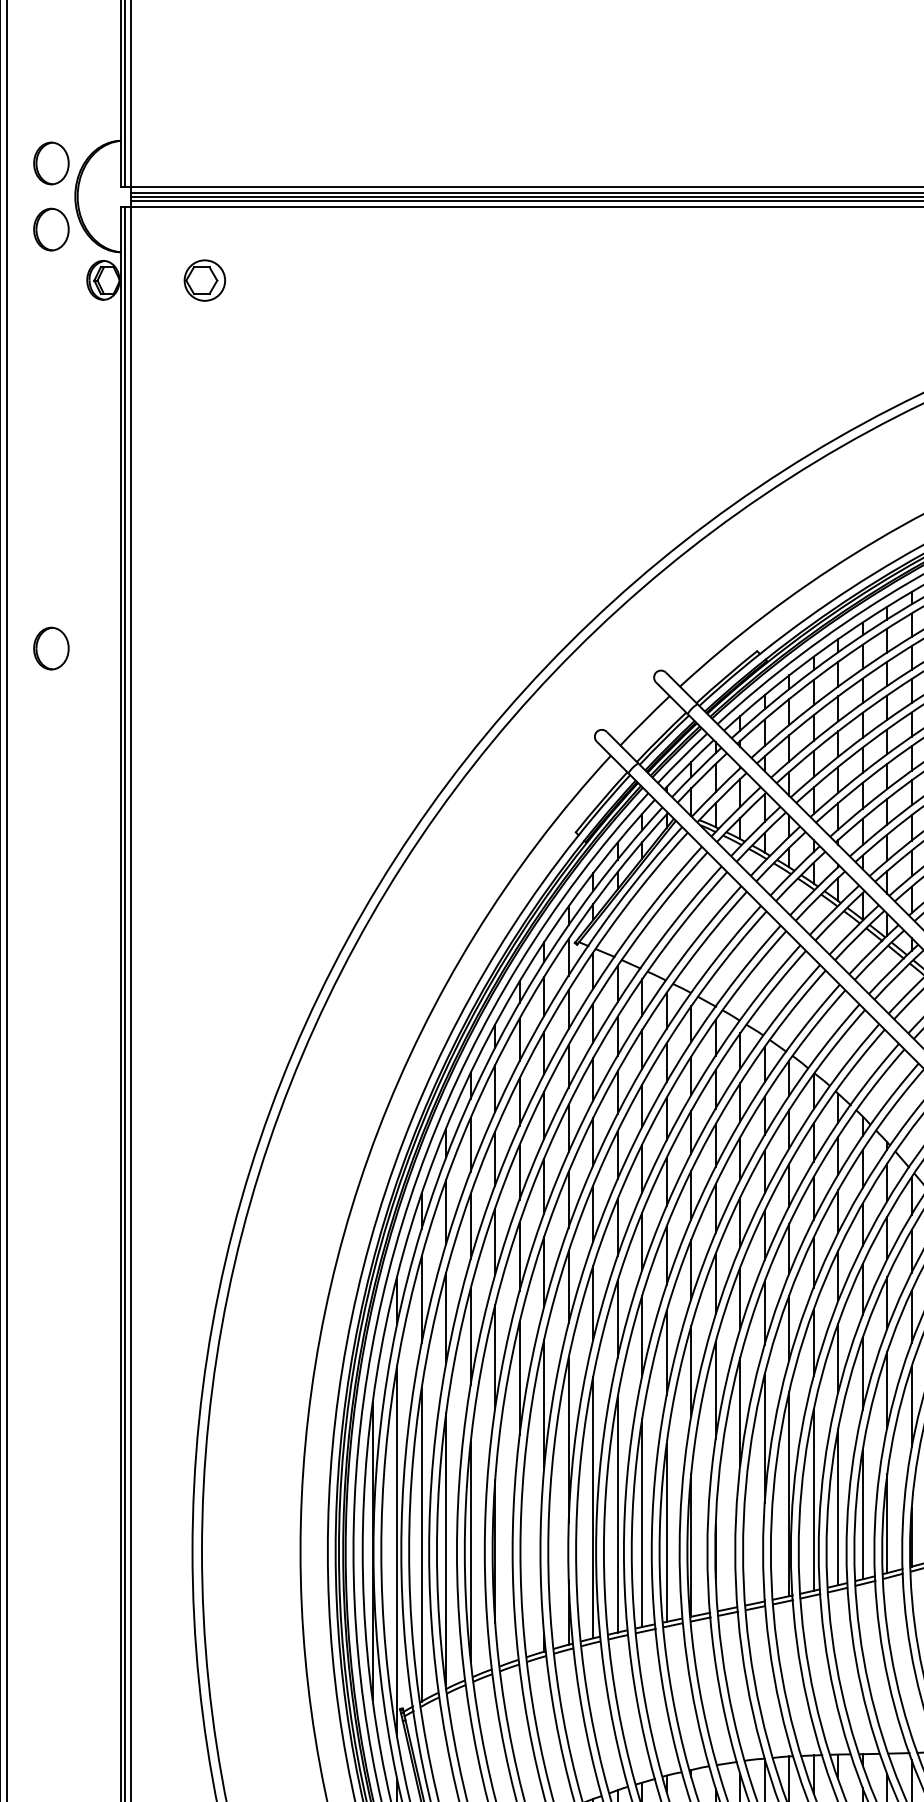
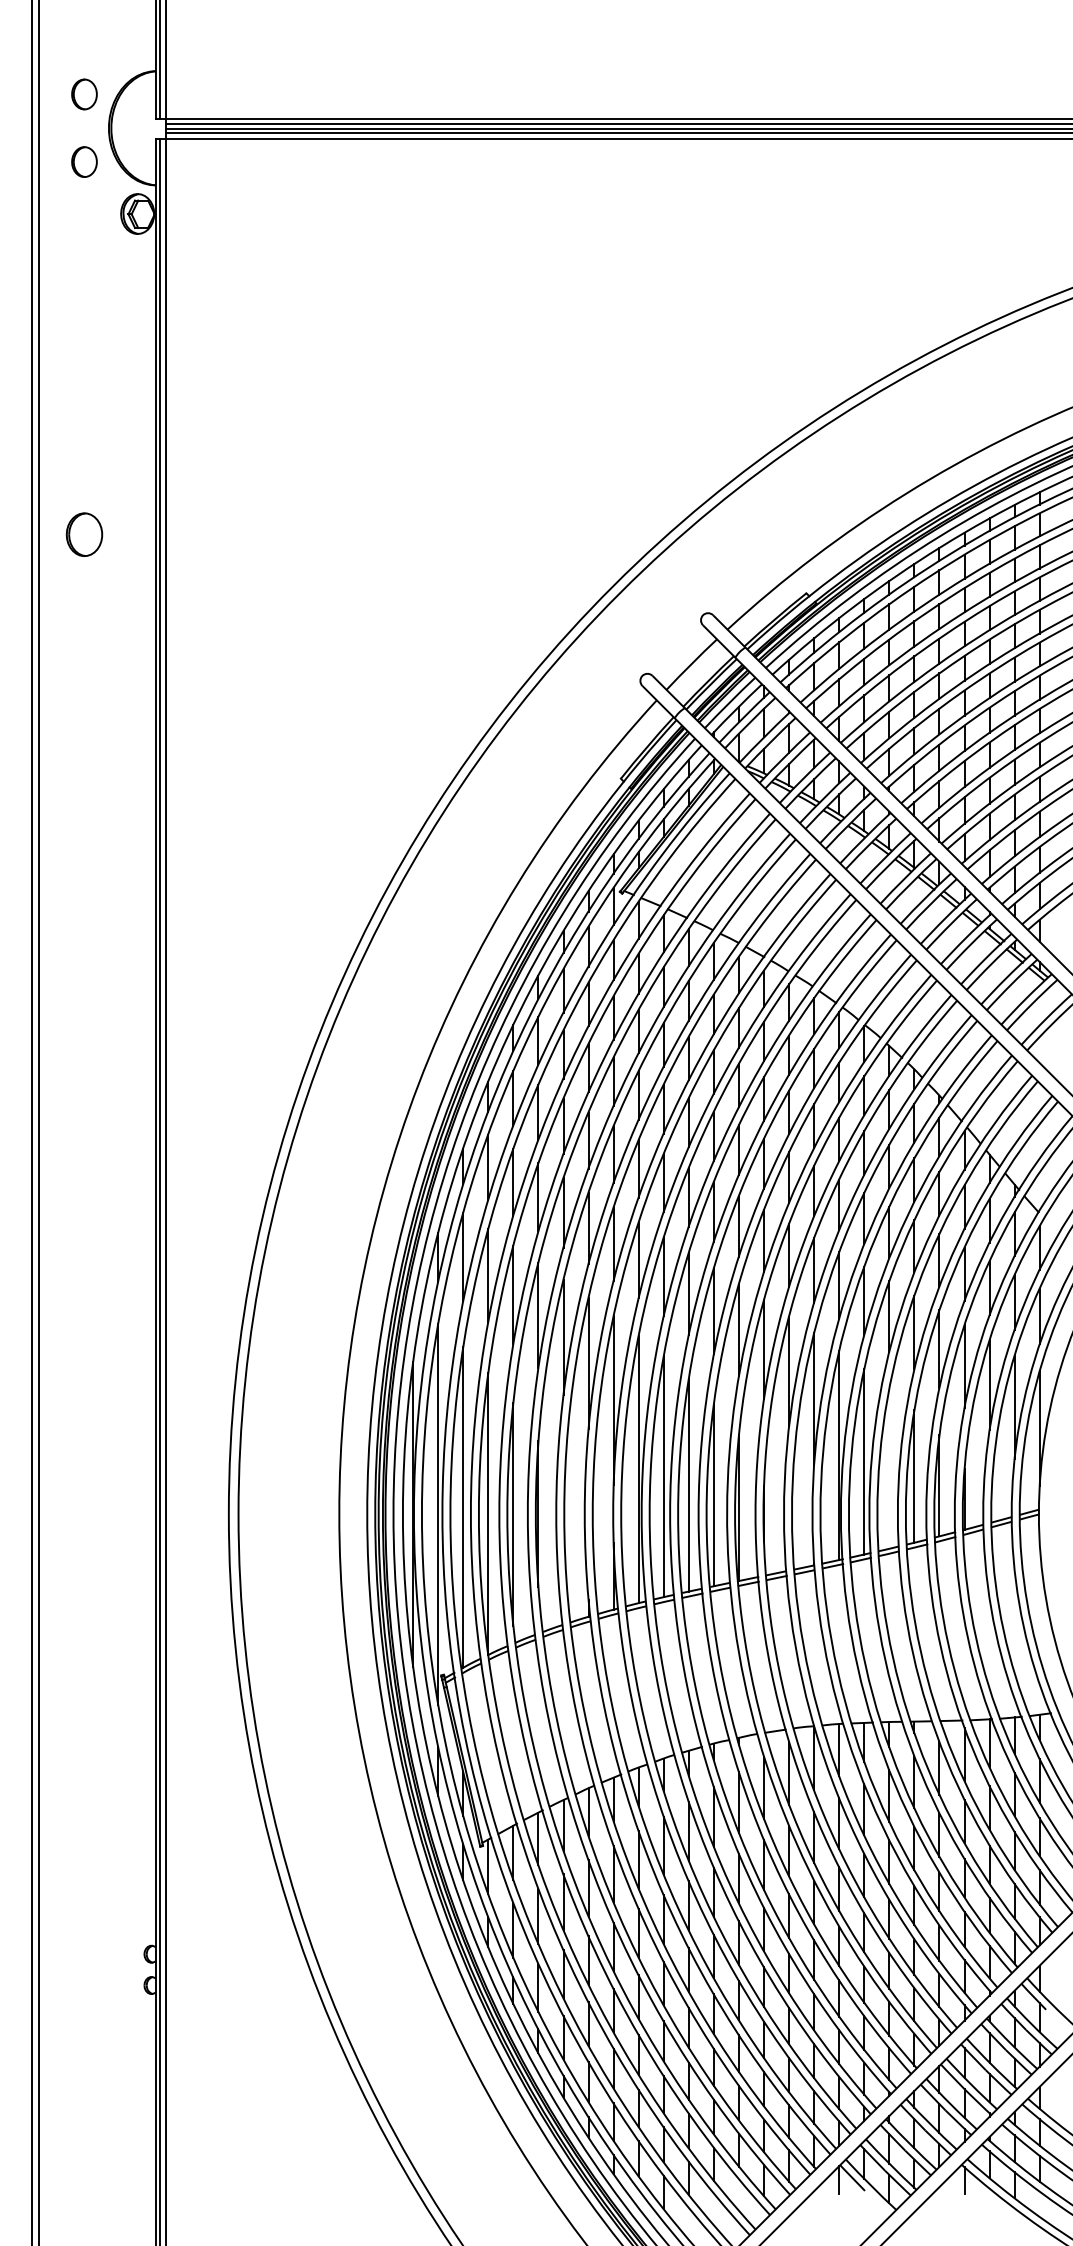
part: (51, 163) -> (84, 94), size x0.7
part: (51, 229) -> (84, 161), size x0.7
part: (204, 279) -> (241, 213), removed
part: (51, 648) -> (84, 534), moved
line: (838, 1506) -> (889, 1468), removed

